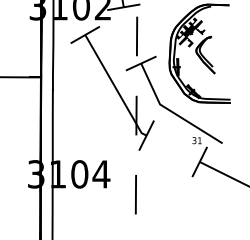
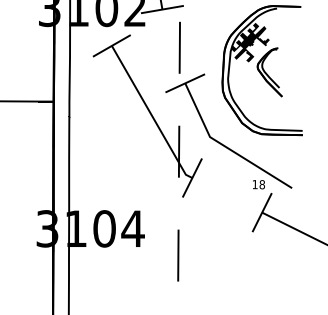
fill: (176, 67) -> (231, 88), removed
fill: (193, 91) -> (253, 119), removed
text: (196, 140) -> (258, 184), 31 -> 18

